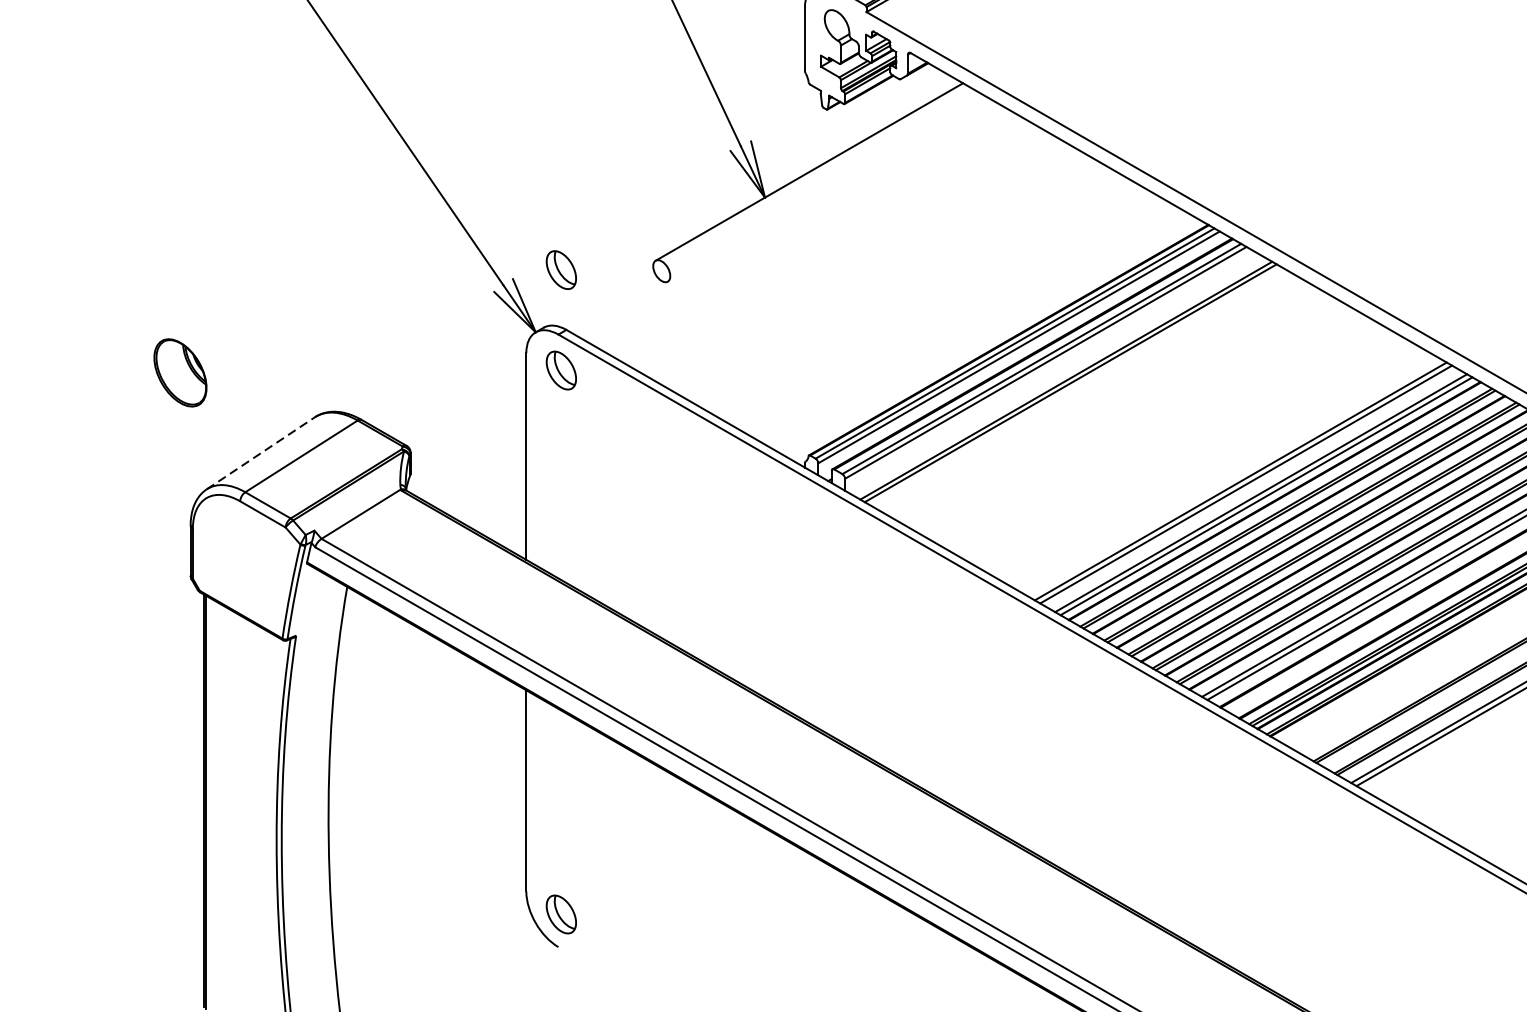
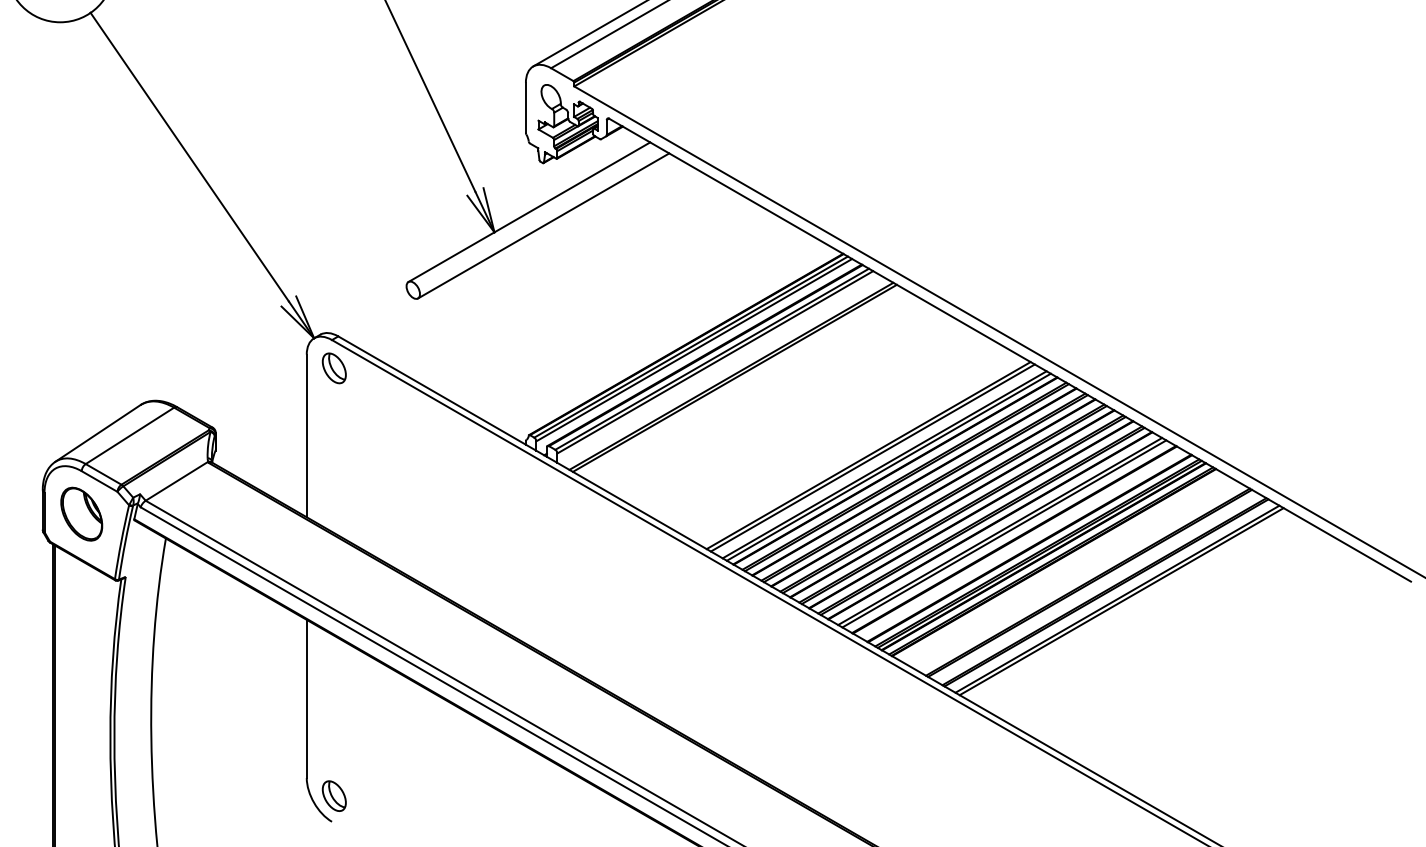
line: (827, 188) -> (543, 225), added
part: (560, 270) -> (333, 289), removed
part: (180, 371) -> (81, 513), moved
line: (261, 453) -> (98, 433), dashed -> solid

